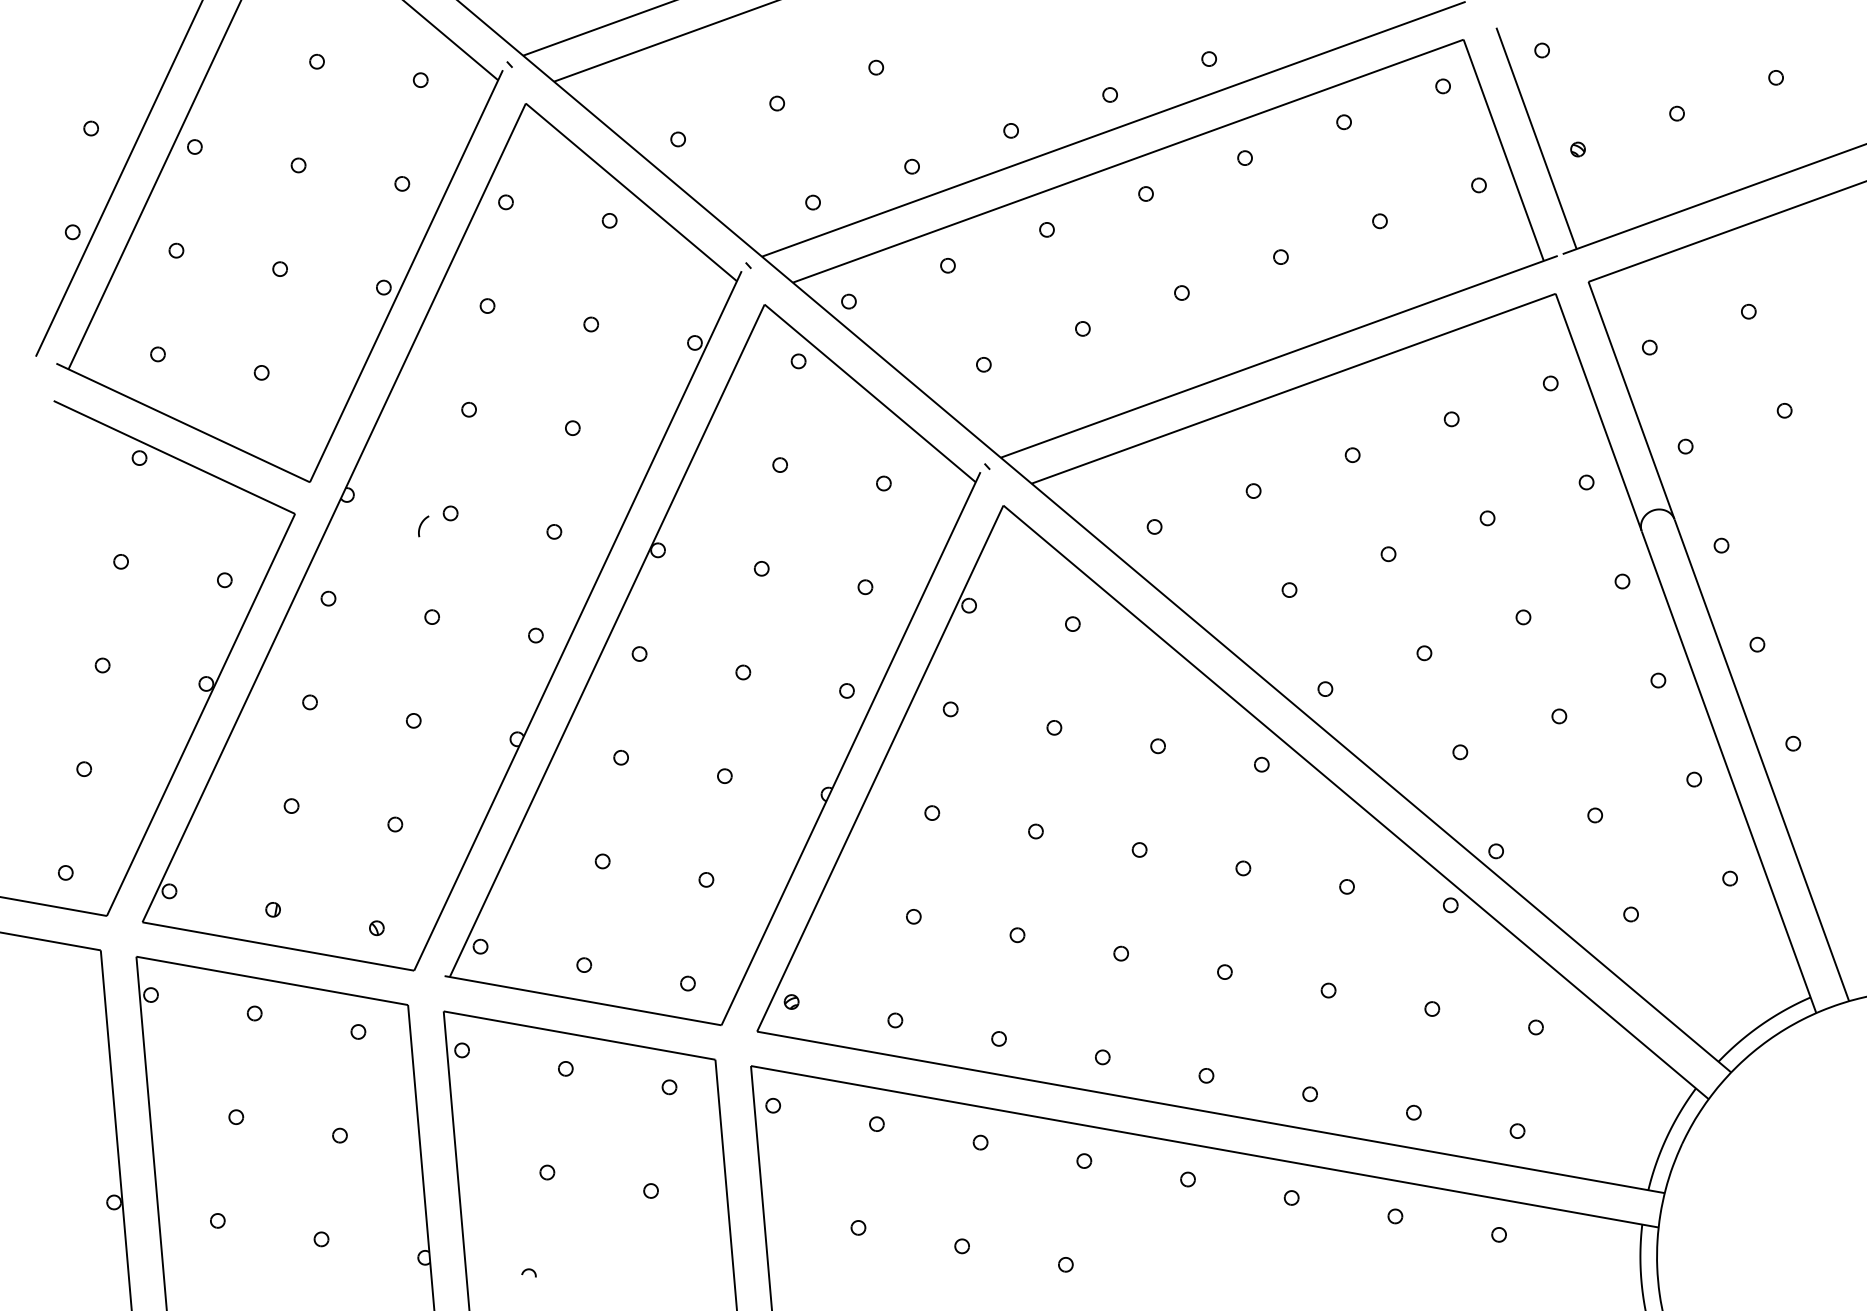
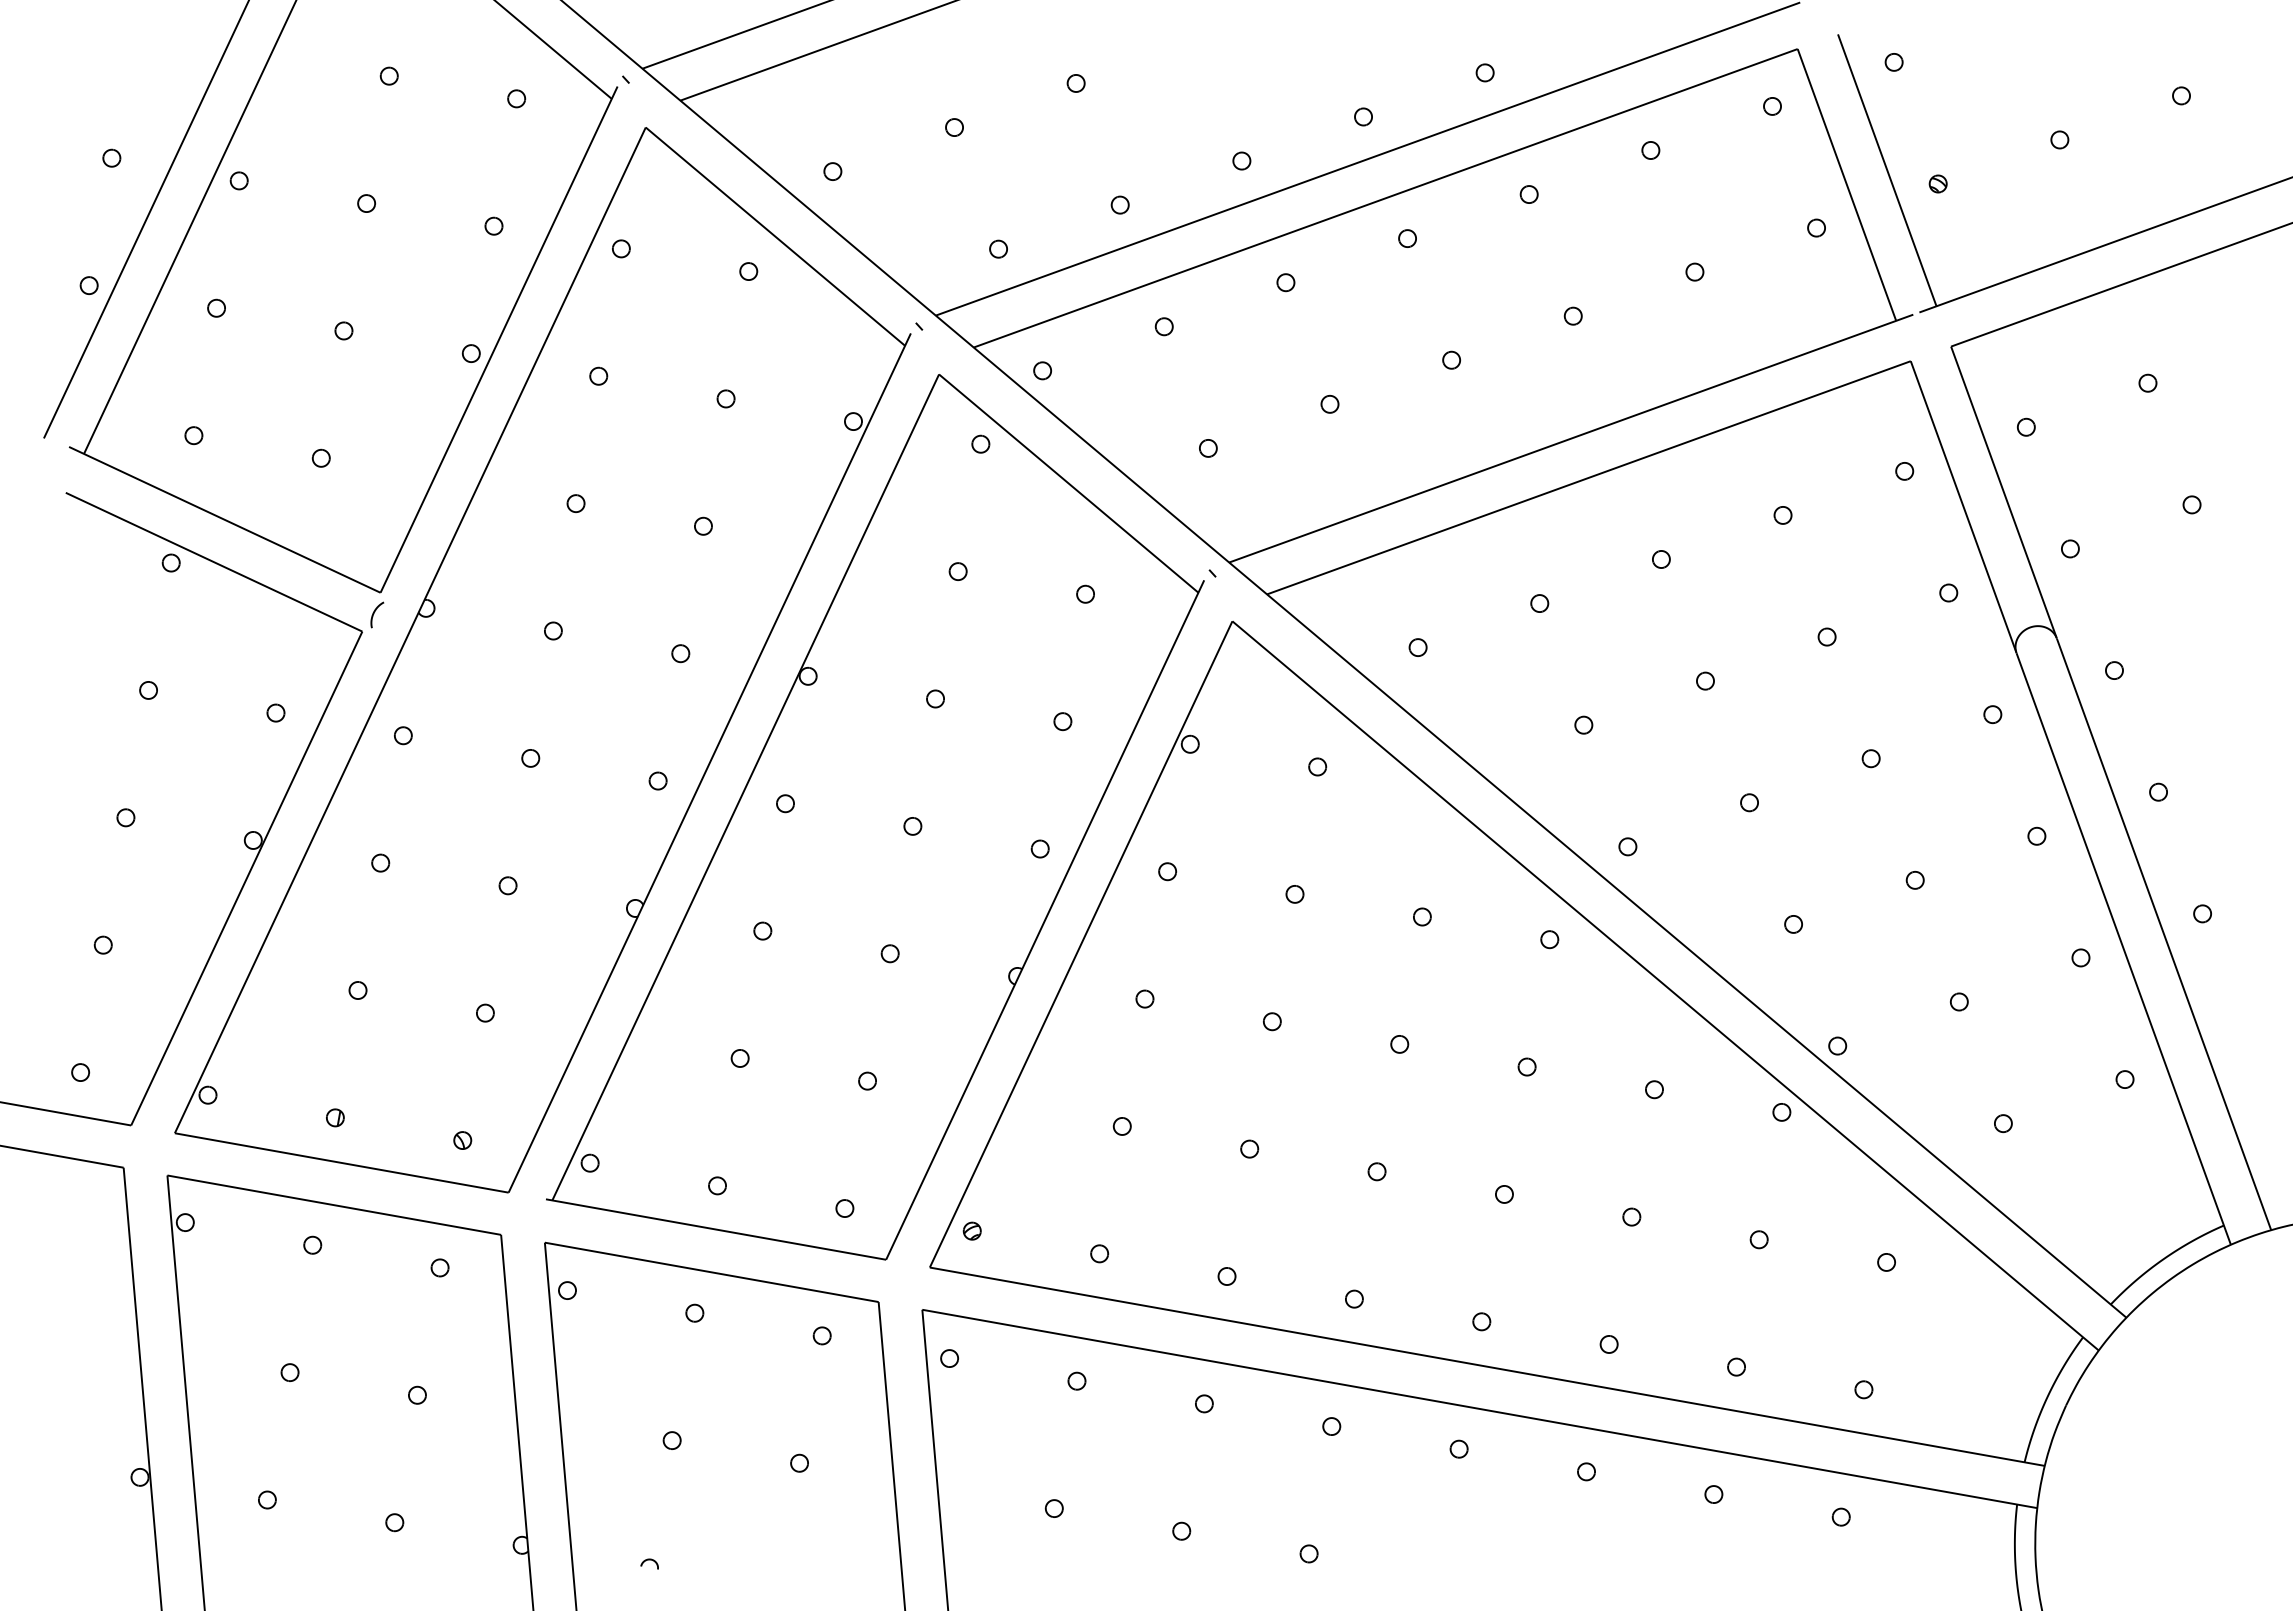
curve: (421, 526) -> (374, 614), moved

